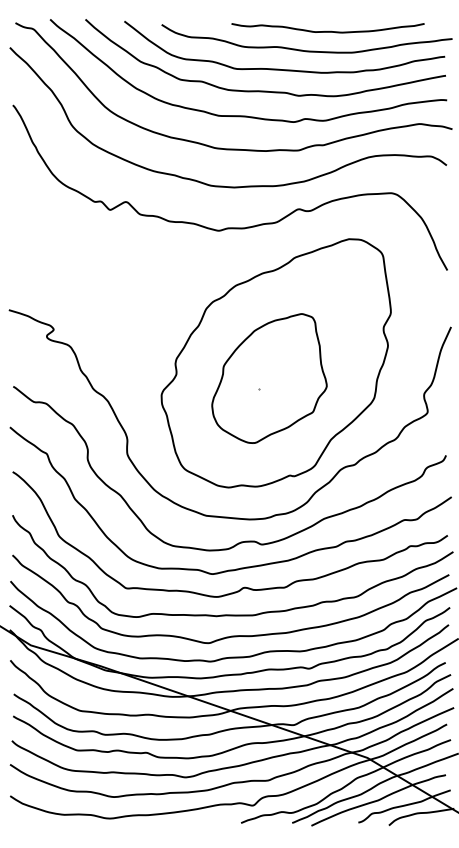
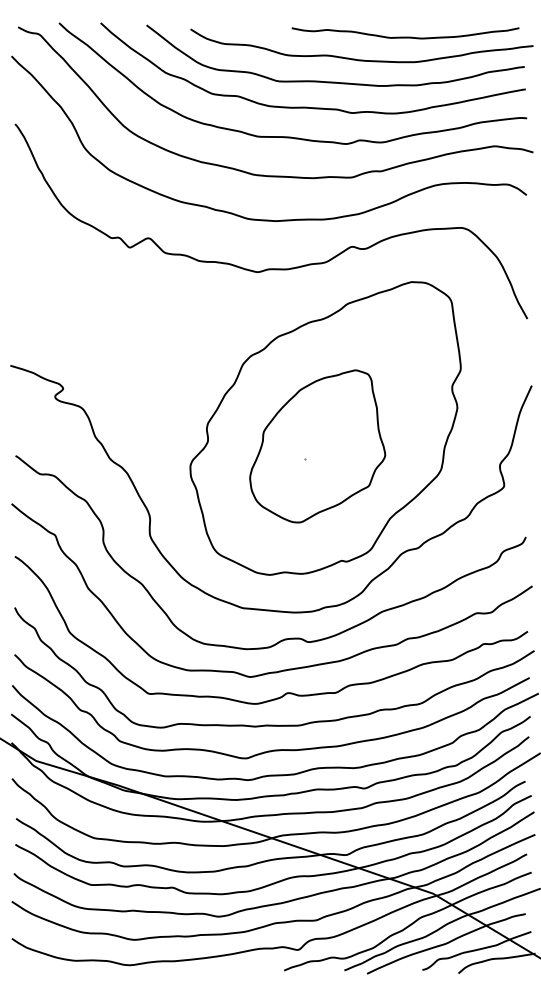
curve: (328, 30) -> (406, 36), moved

